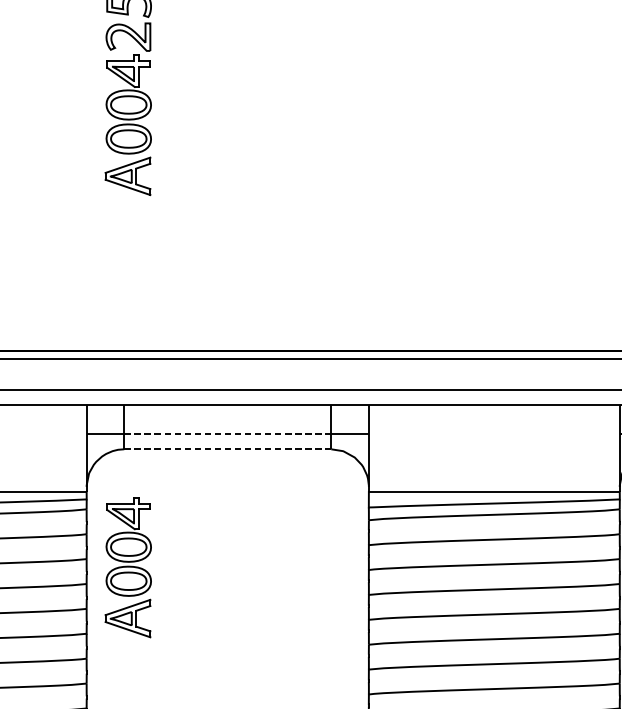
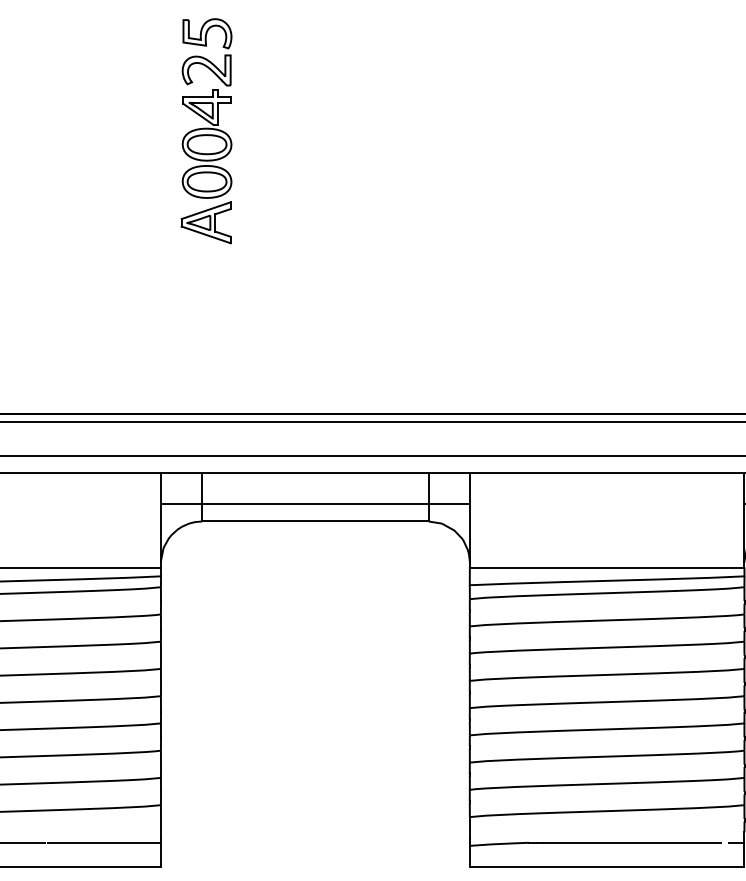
line: (227, 433) -> (315, 504), dashed -> solid
line: (227, 449) -> (315, 521), dashed -> solid
part: (128, 567) -> (206, 650), removed

